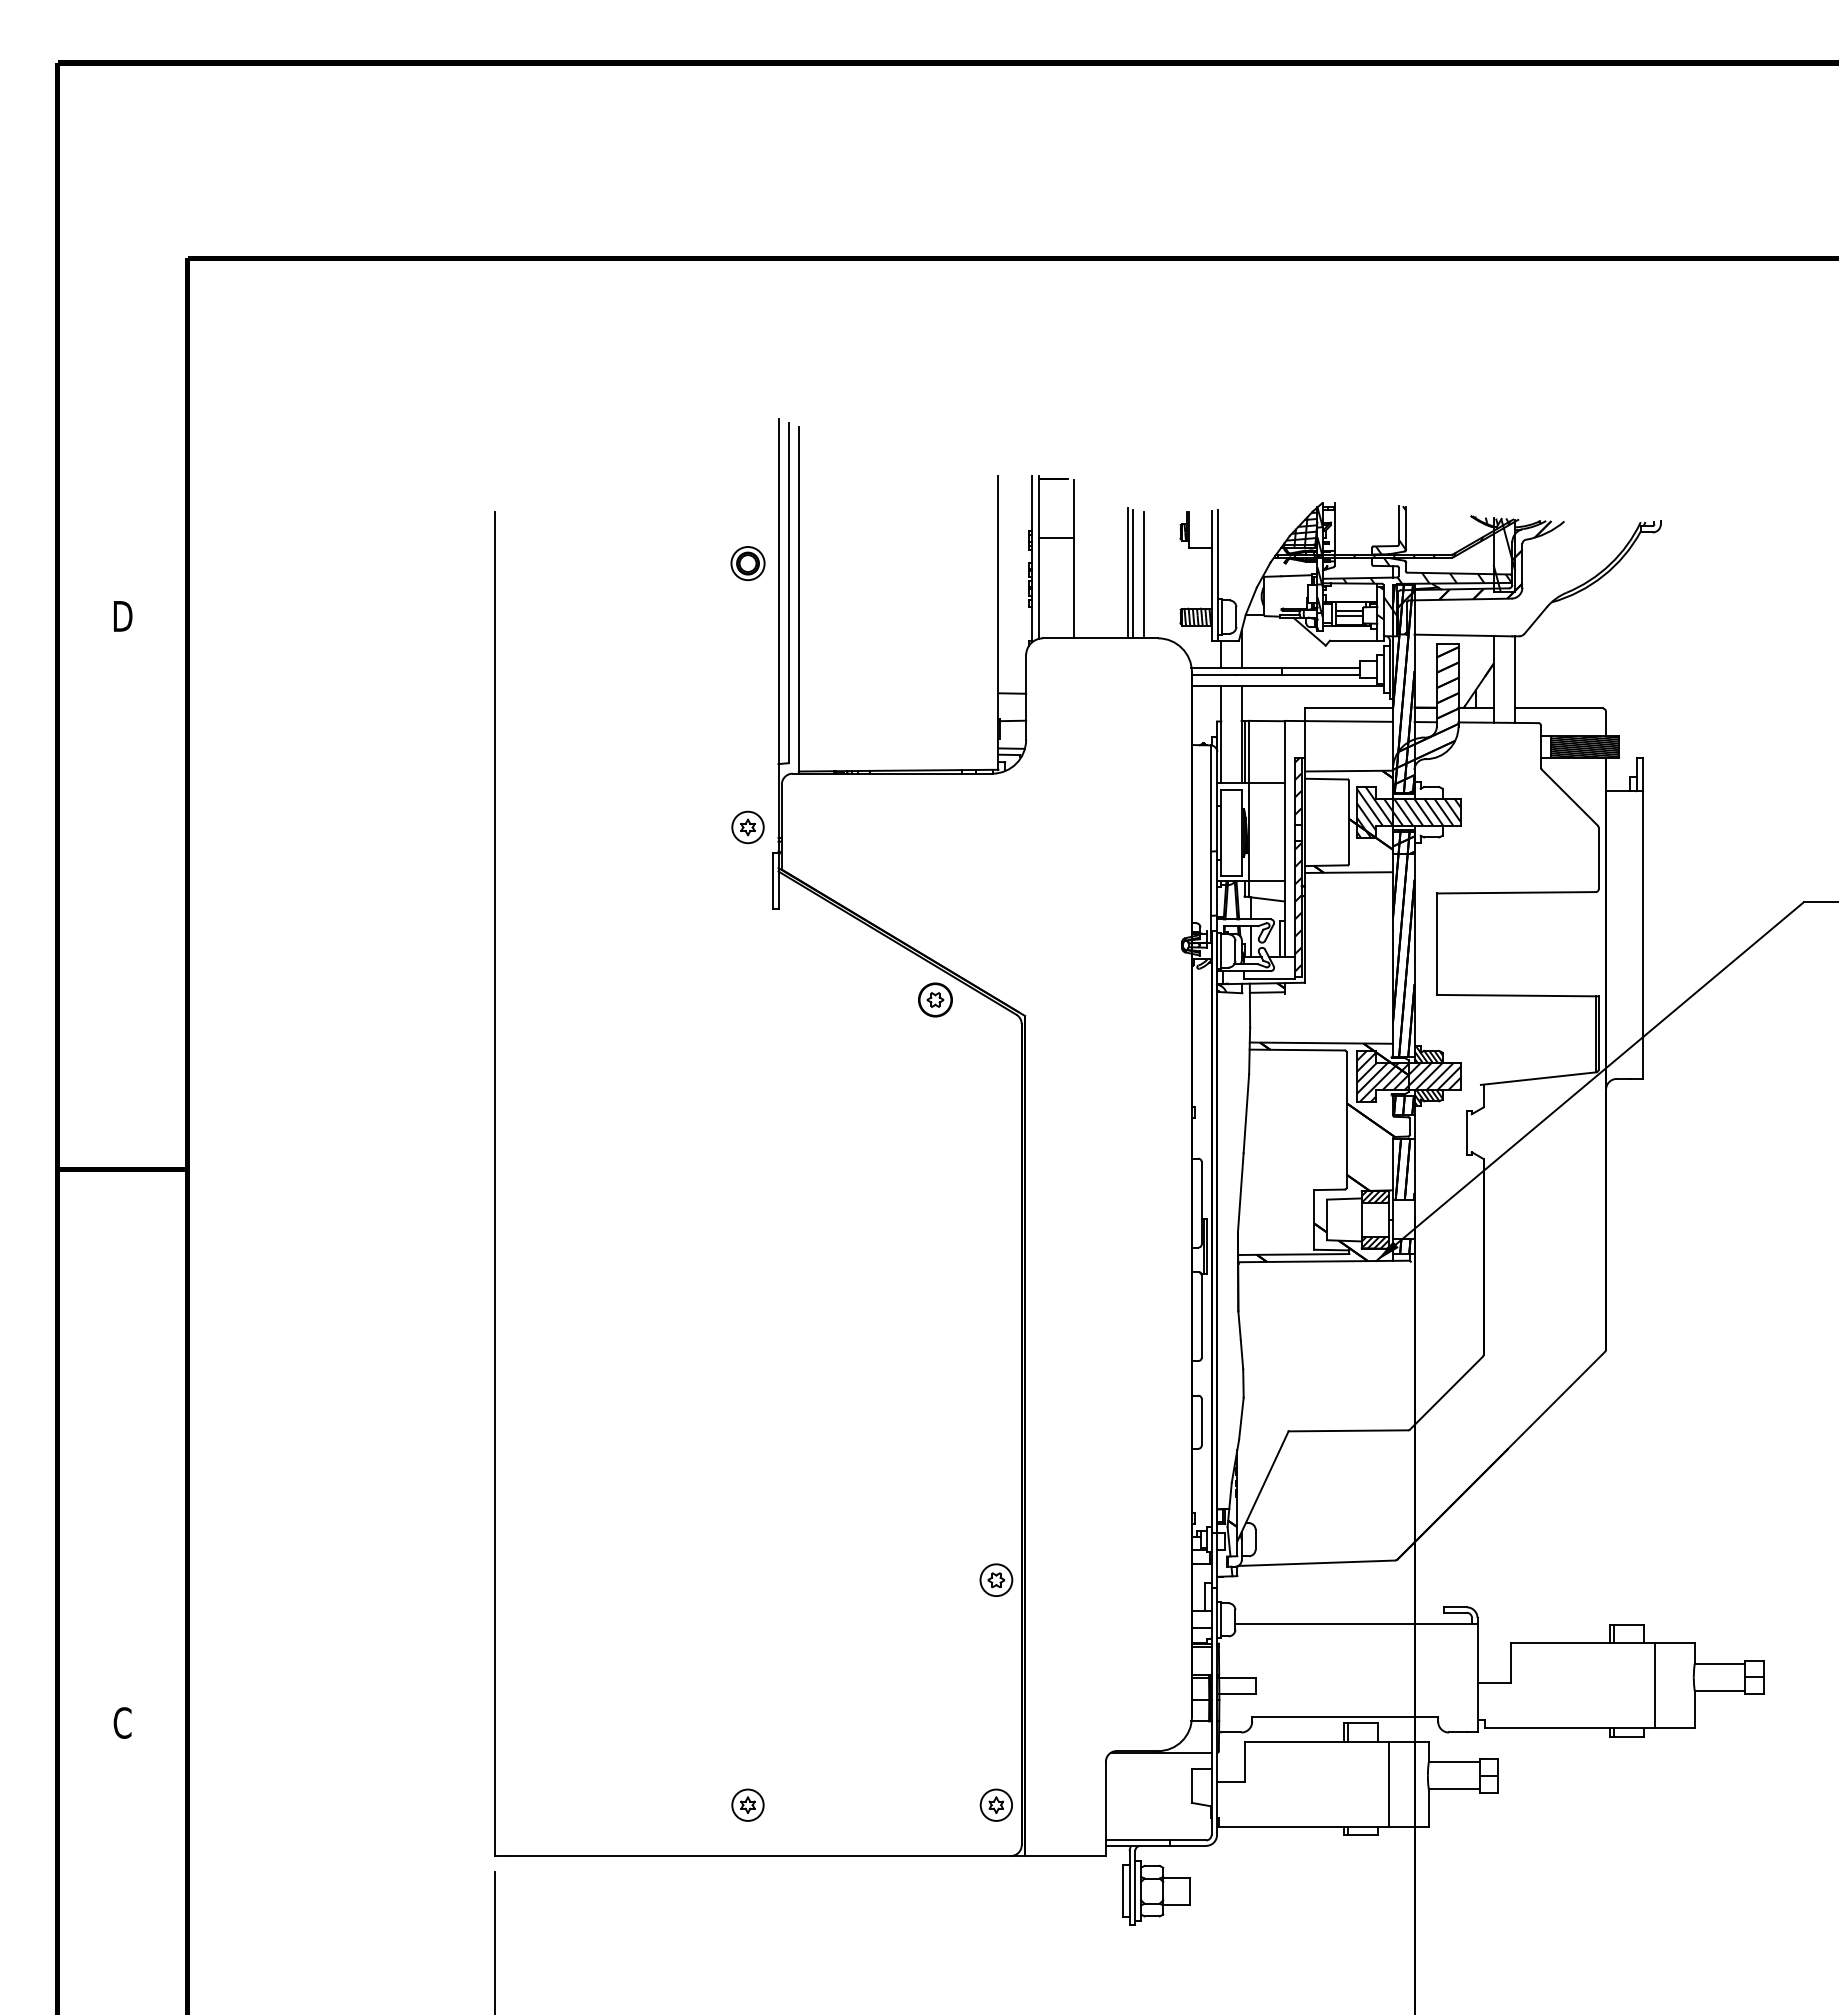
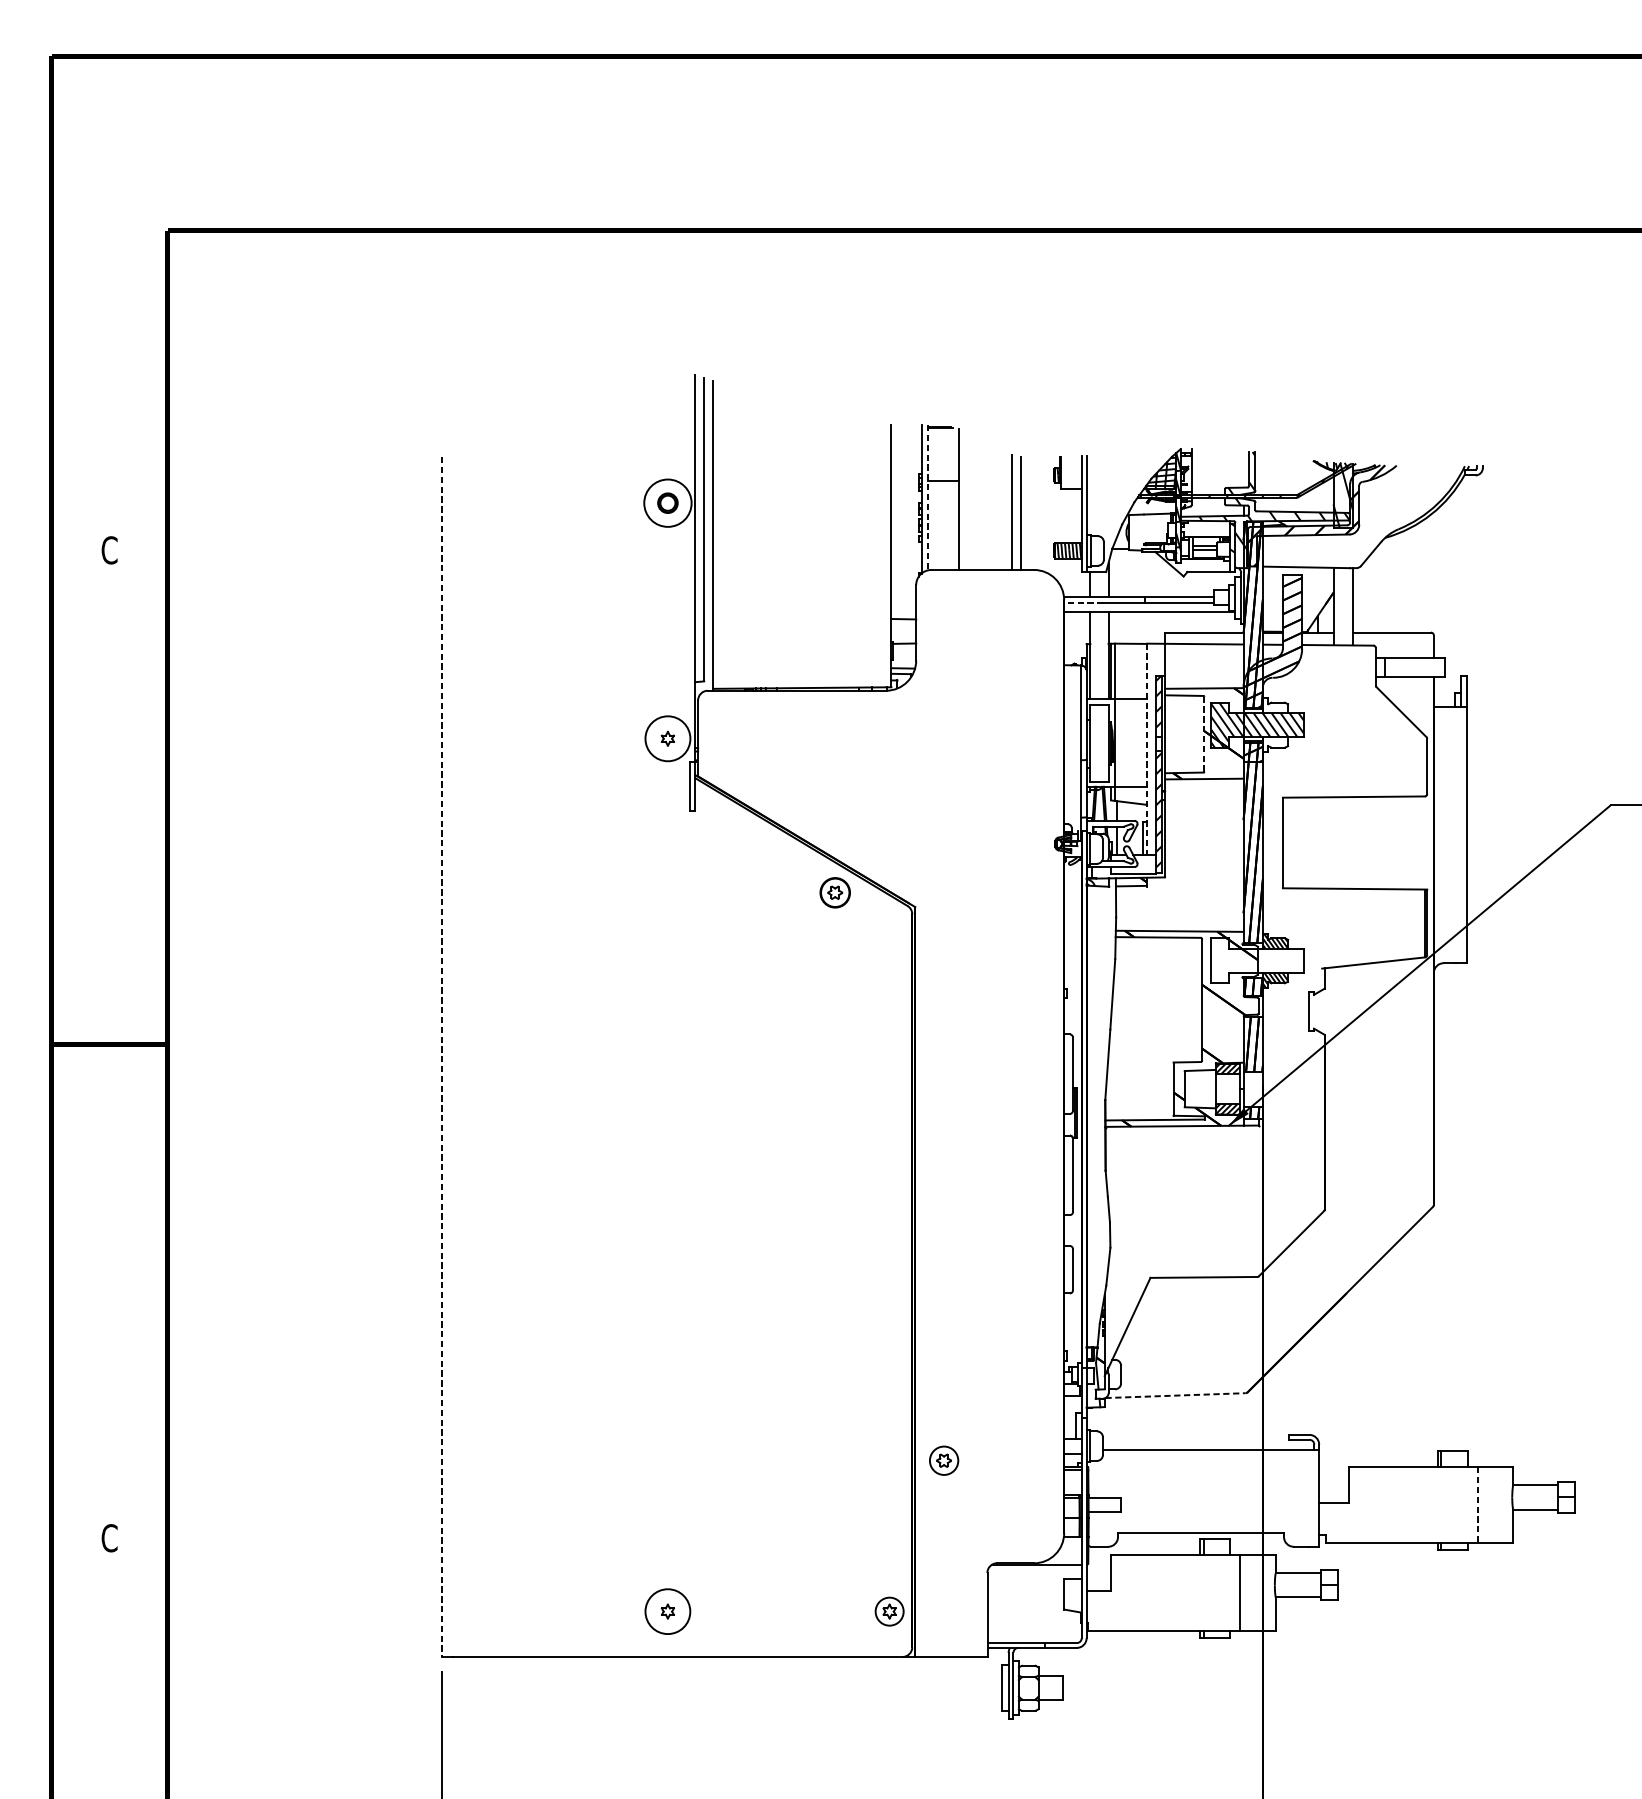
line: (1039, 558) -> (928, 498), solid -> dashed
circle: (747, 563) -> (667, 503), size x1.6
line: (1127, 573) -> (1006, 512), removed
text: (122, 616) -> (109, 550), D -> C
line: (1213, 674) -> (1083, 602), solid -> dashed
hatch: (1584, 747) -> (1414, 667), removed
line: (1348, 822) -> (1203, 734), solid -> dashed
circle: (747, 827) -> (667, 738), size x1.6
line: (1284, 839) -> (1146, 749), solid -> dashed
hatch: (1408, 1075) -> (1257, 960), removed
line: (494, 1184) -> (441, 1057), solid -> dashed
line: (1316, 1563) -> (1175, 1395), solid -> dashed
part: (996, 1579) -> (944, 1460), moved
line: (1655, 1686) -> (1478, 1505), solid -> dashed
circle: (747, 1804) -> (667, 1610), size x1.6

